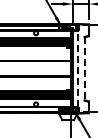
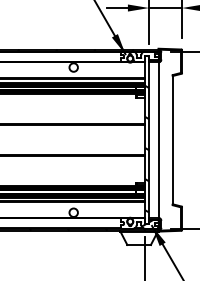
line: (77, 68) -> (158, 139), dashed -> solid
line: (84, 68) -> (172, 139), dashed -> solid

